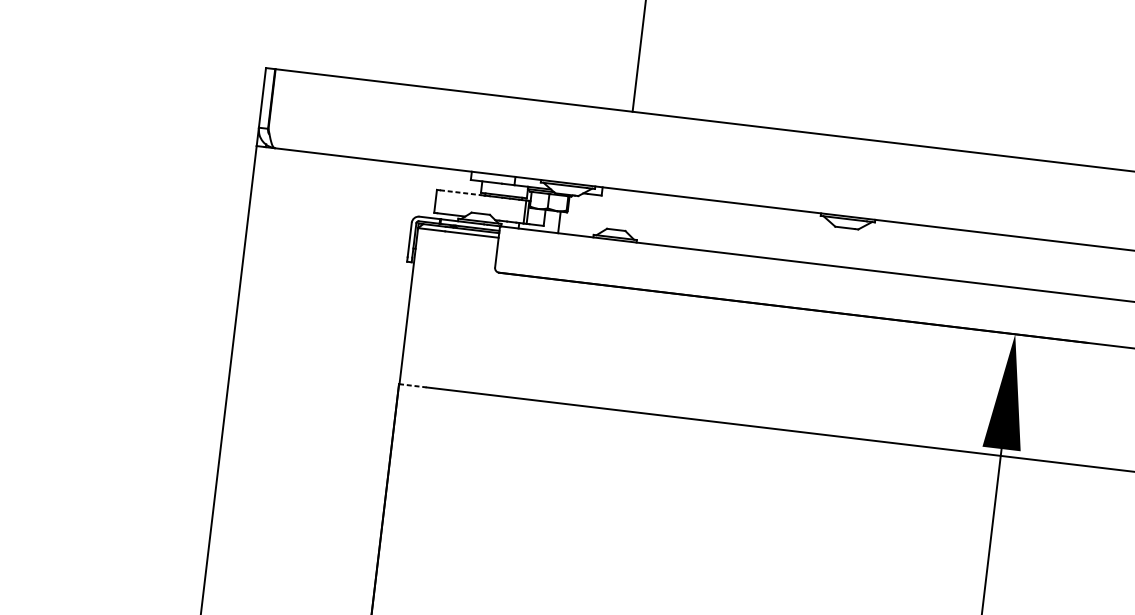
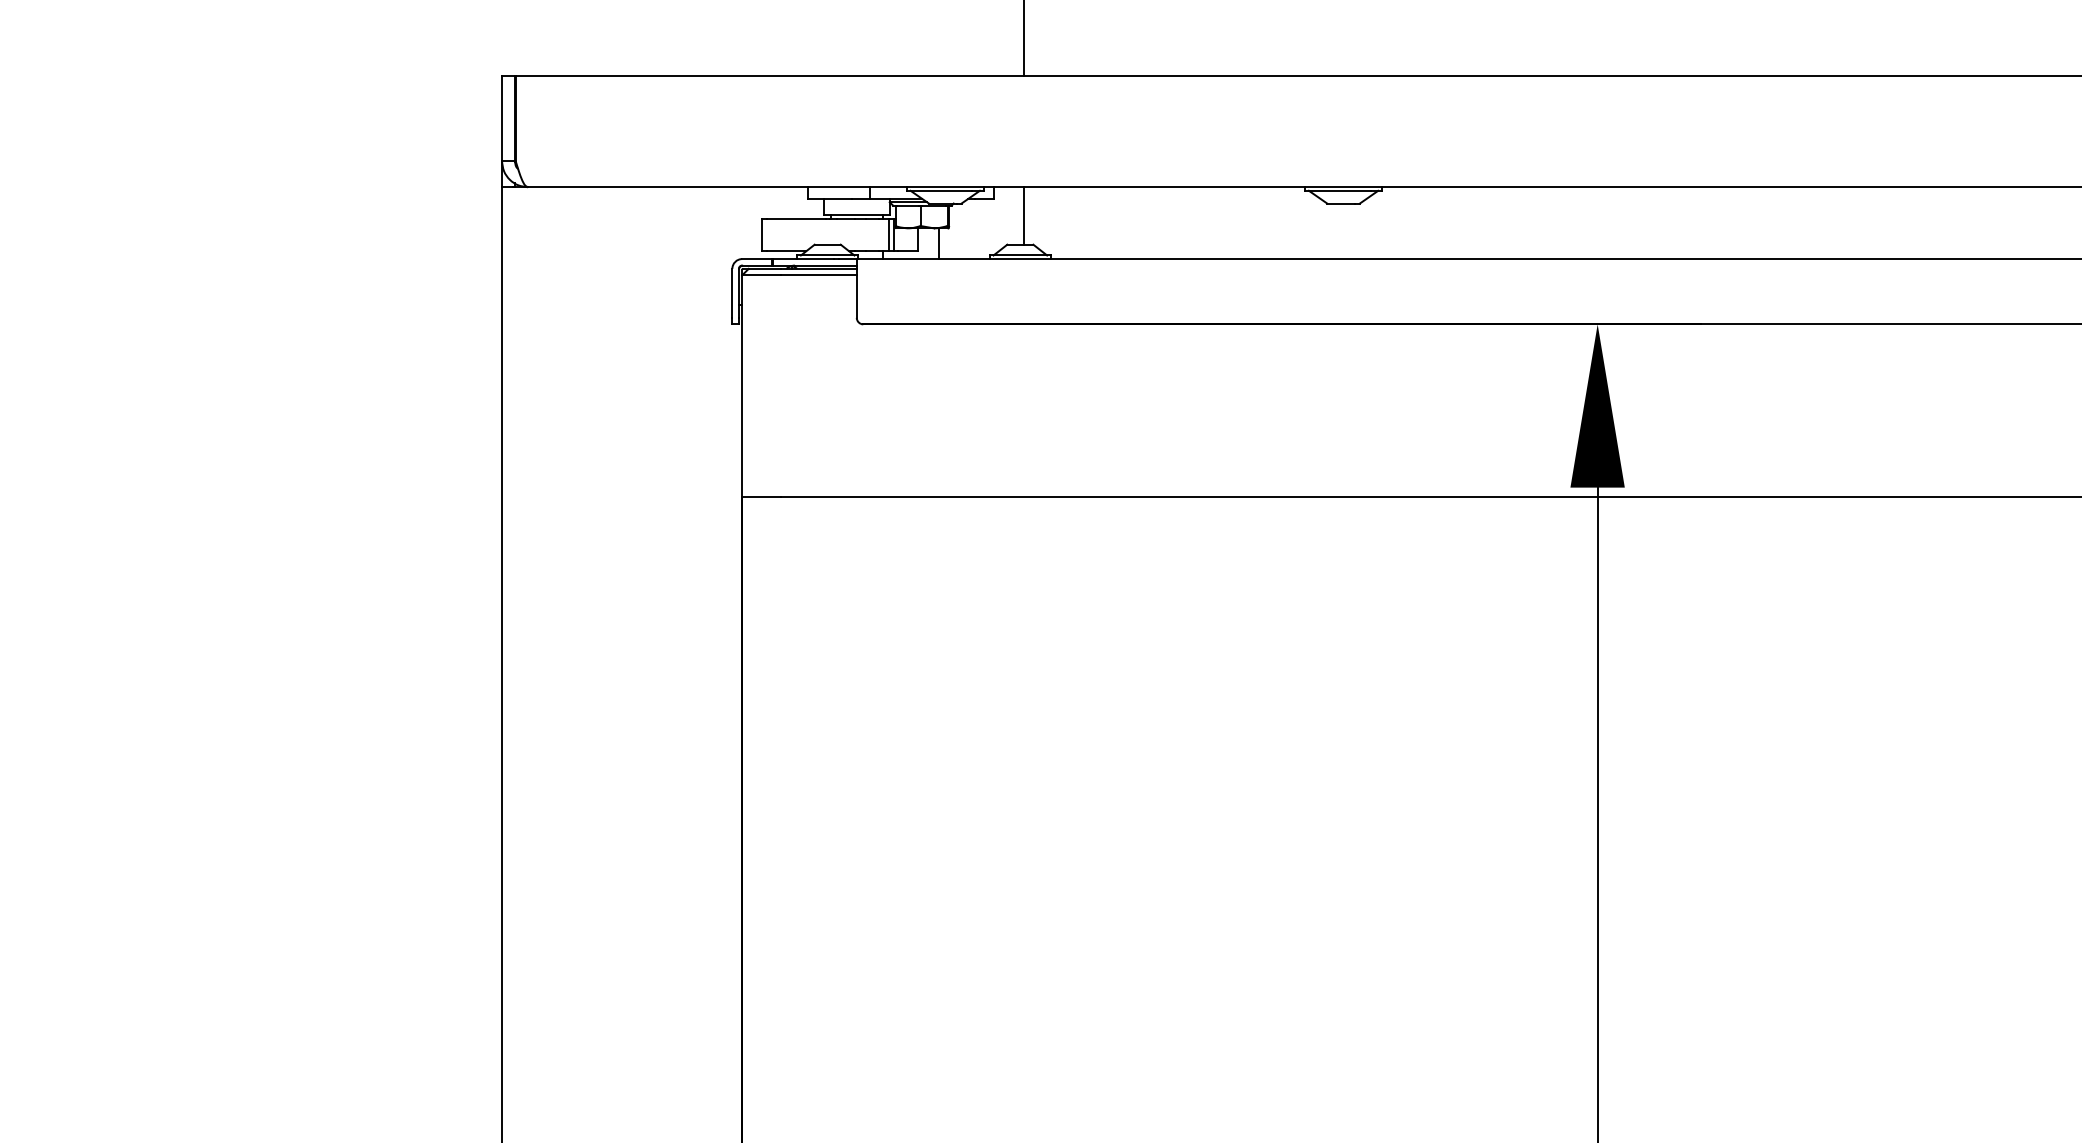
line: (461, 192) -> (796, 218), dashed -> solid
line: (620, 209) -> (1023, 215), added
line: (413, 385) -> (761, 497), dashed -> solid

